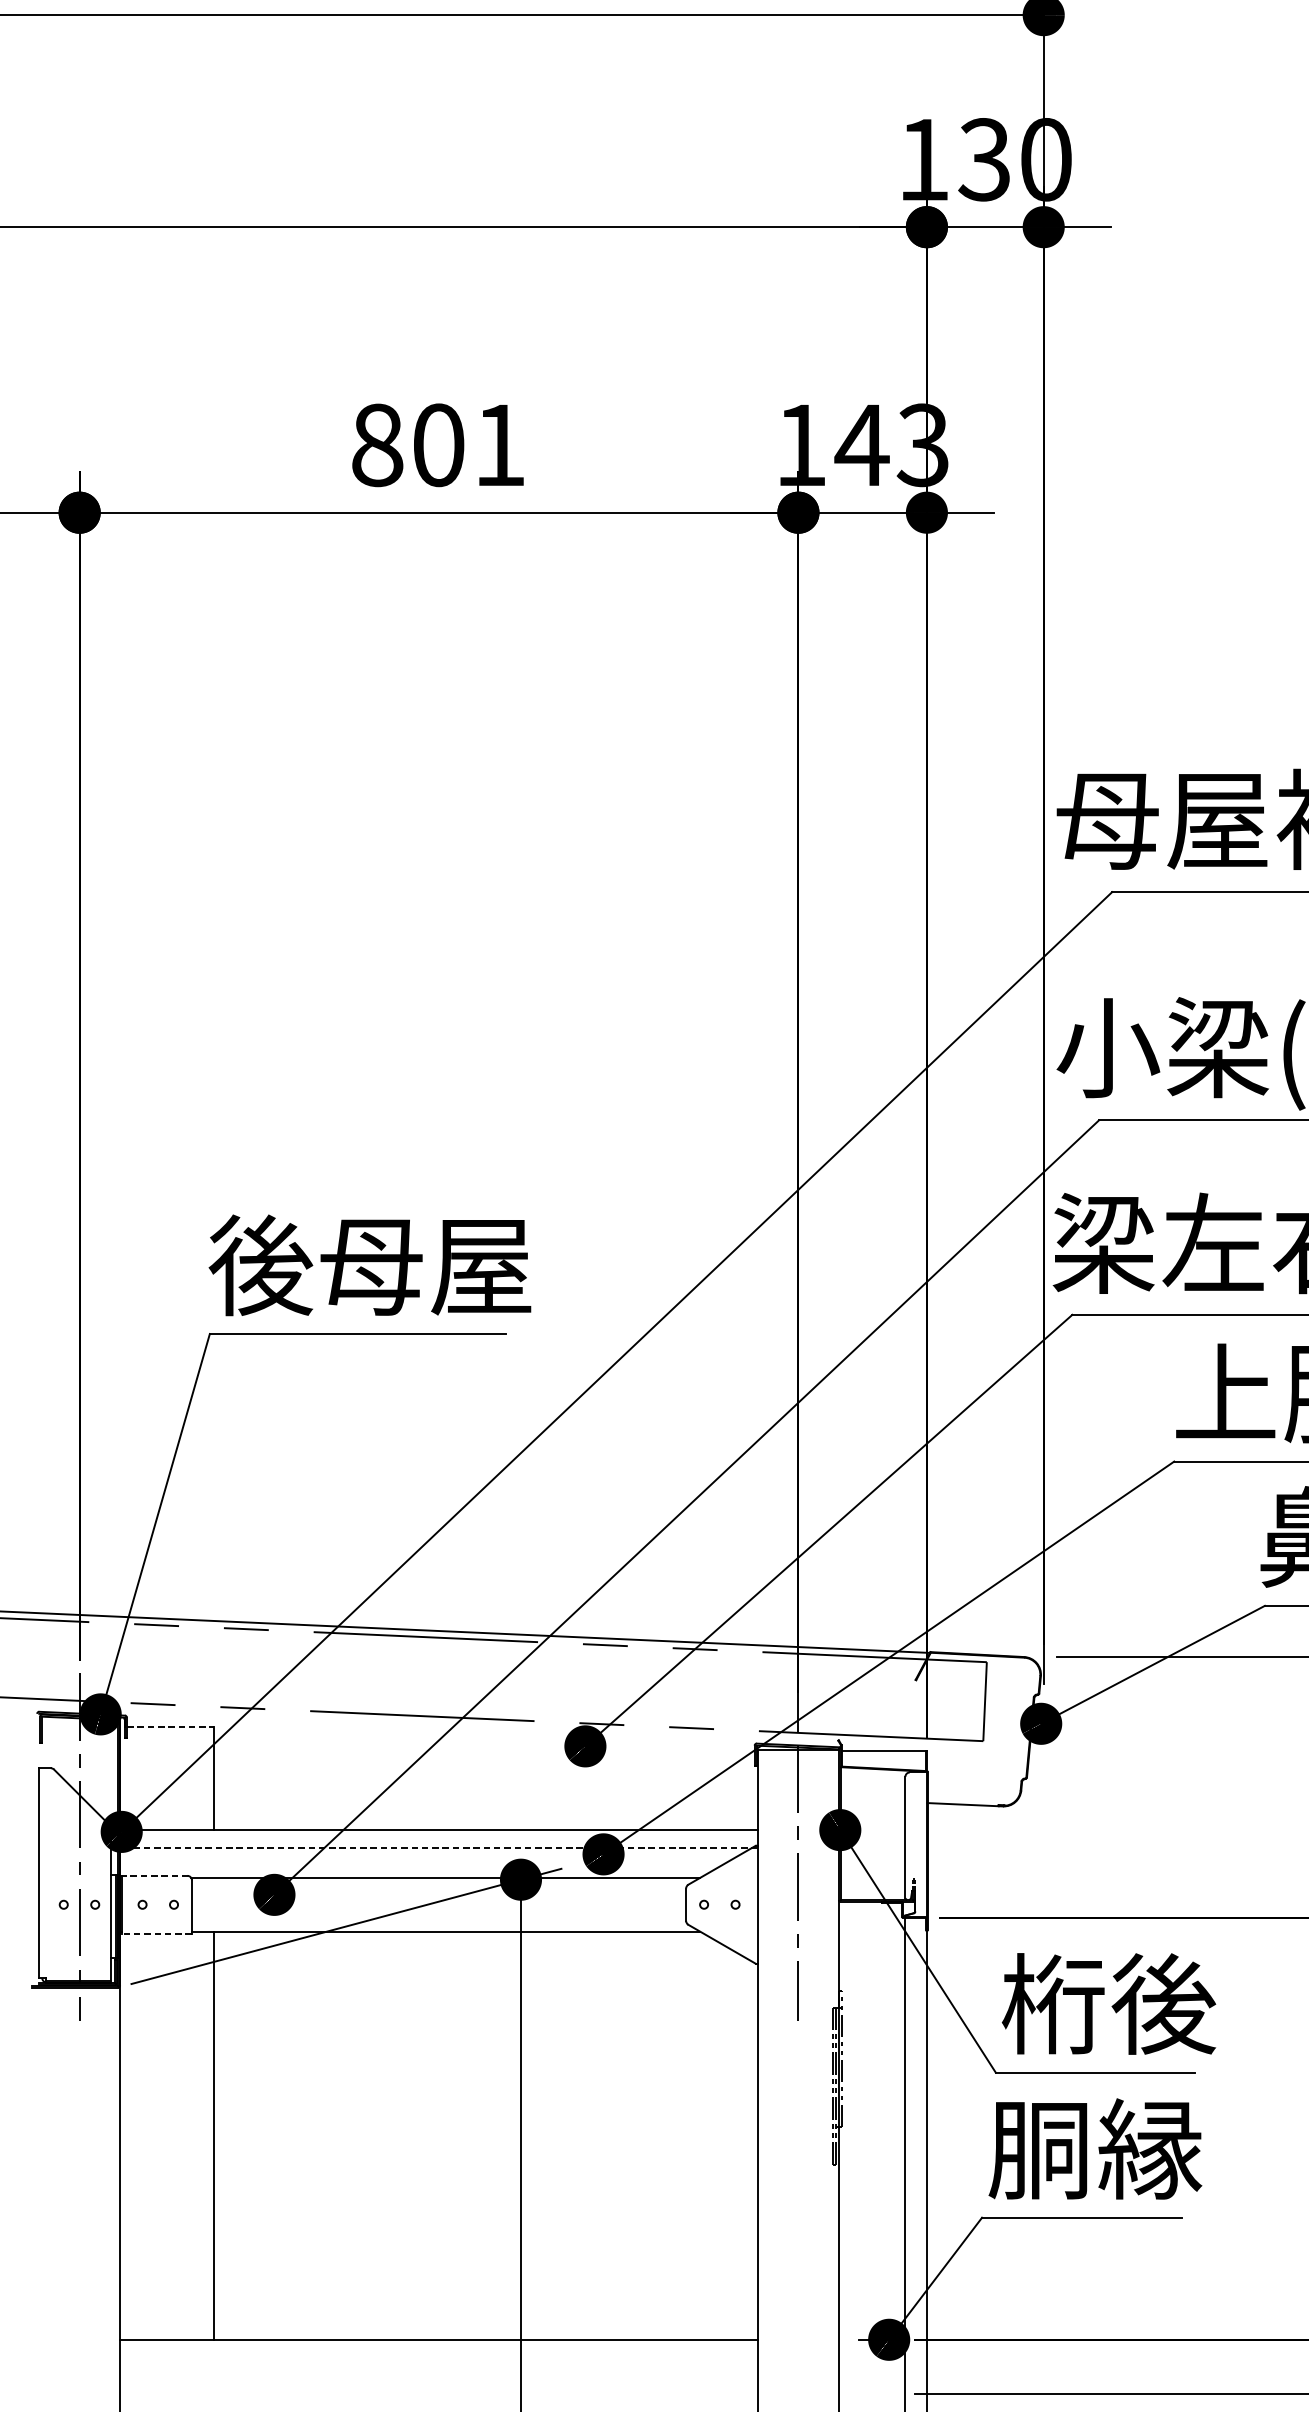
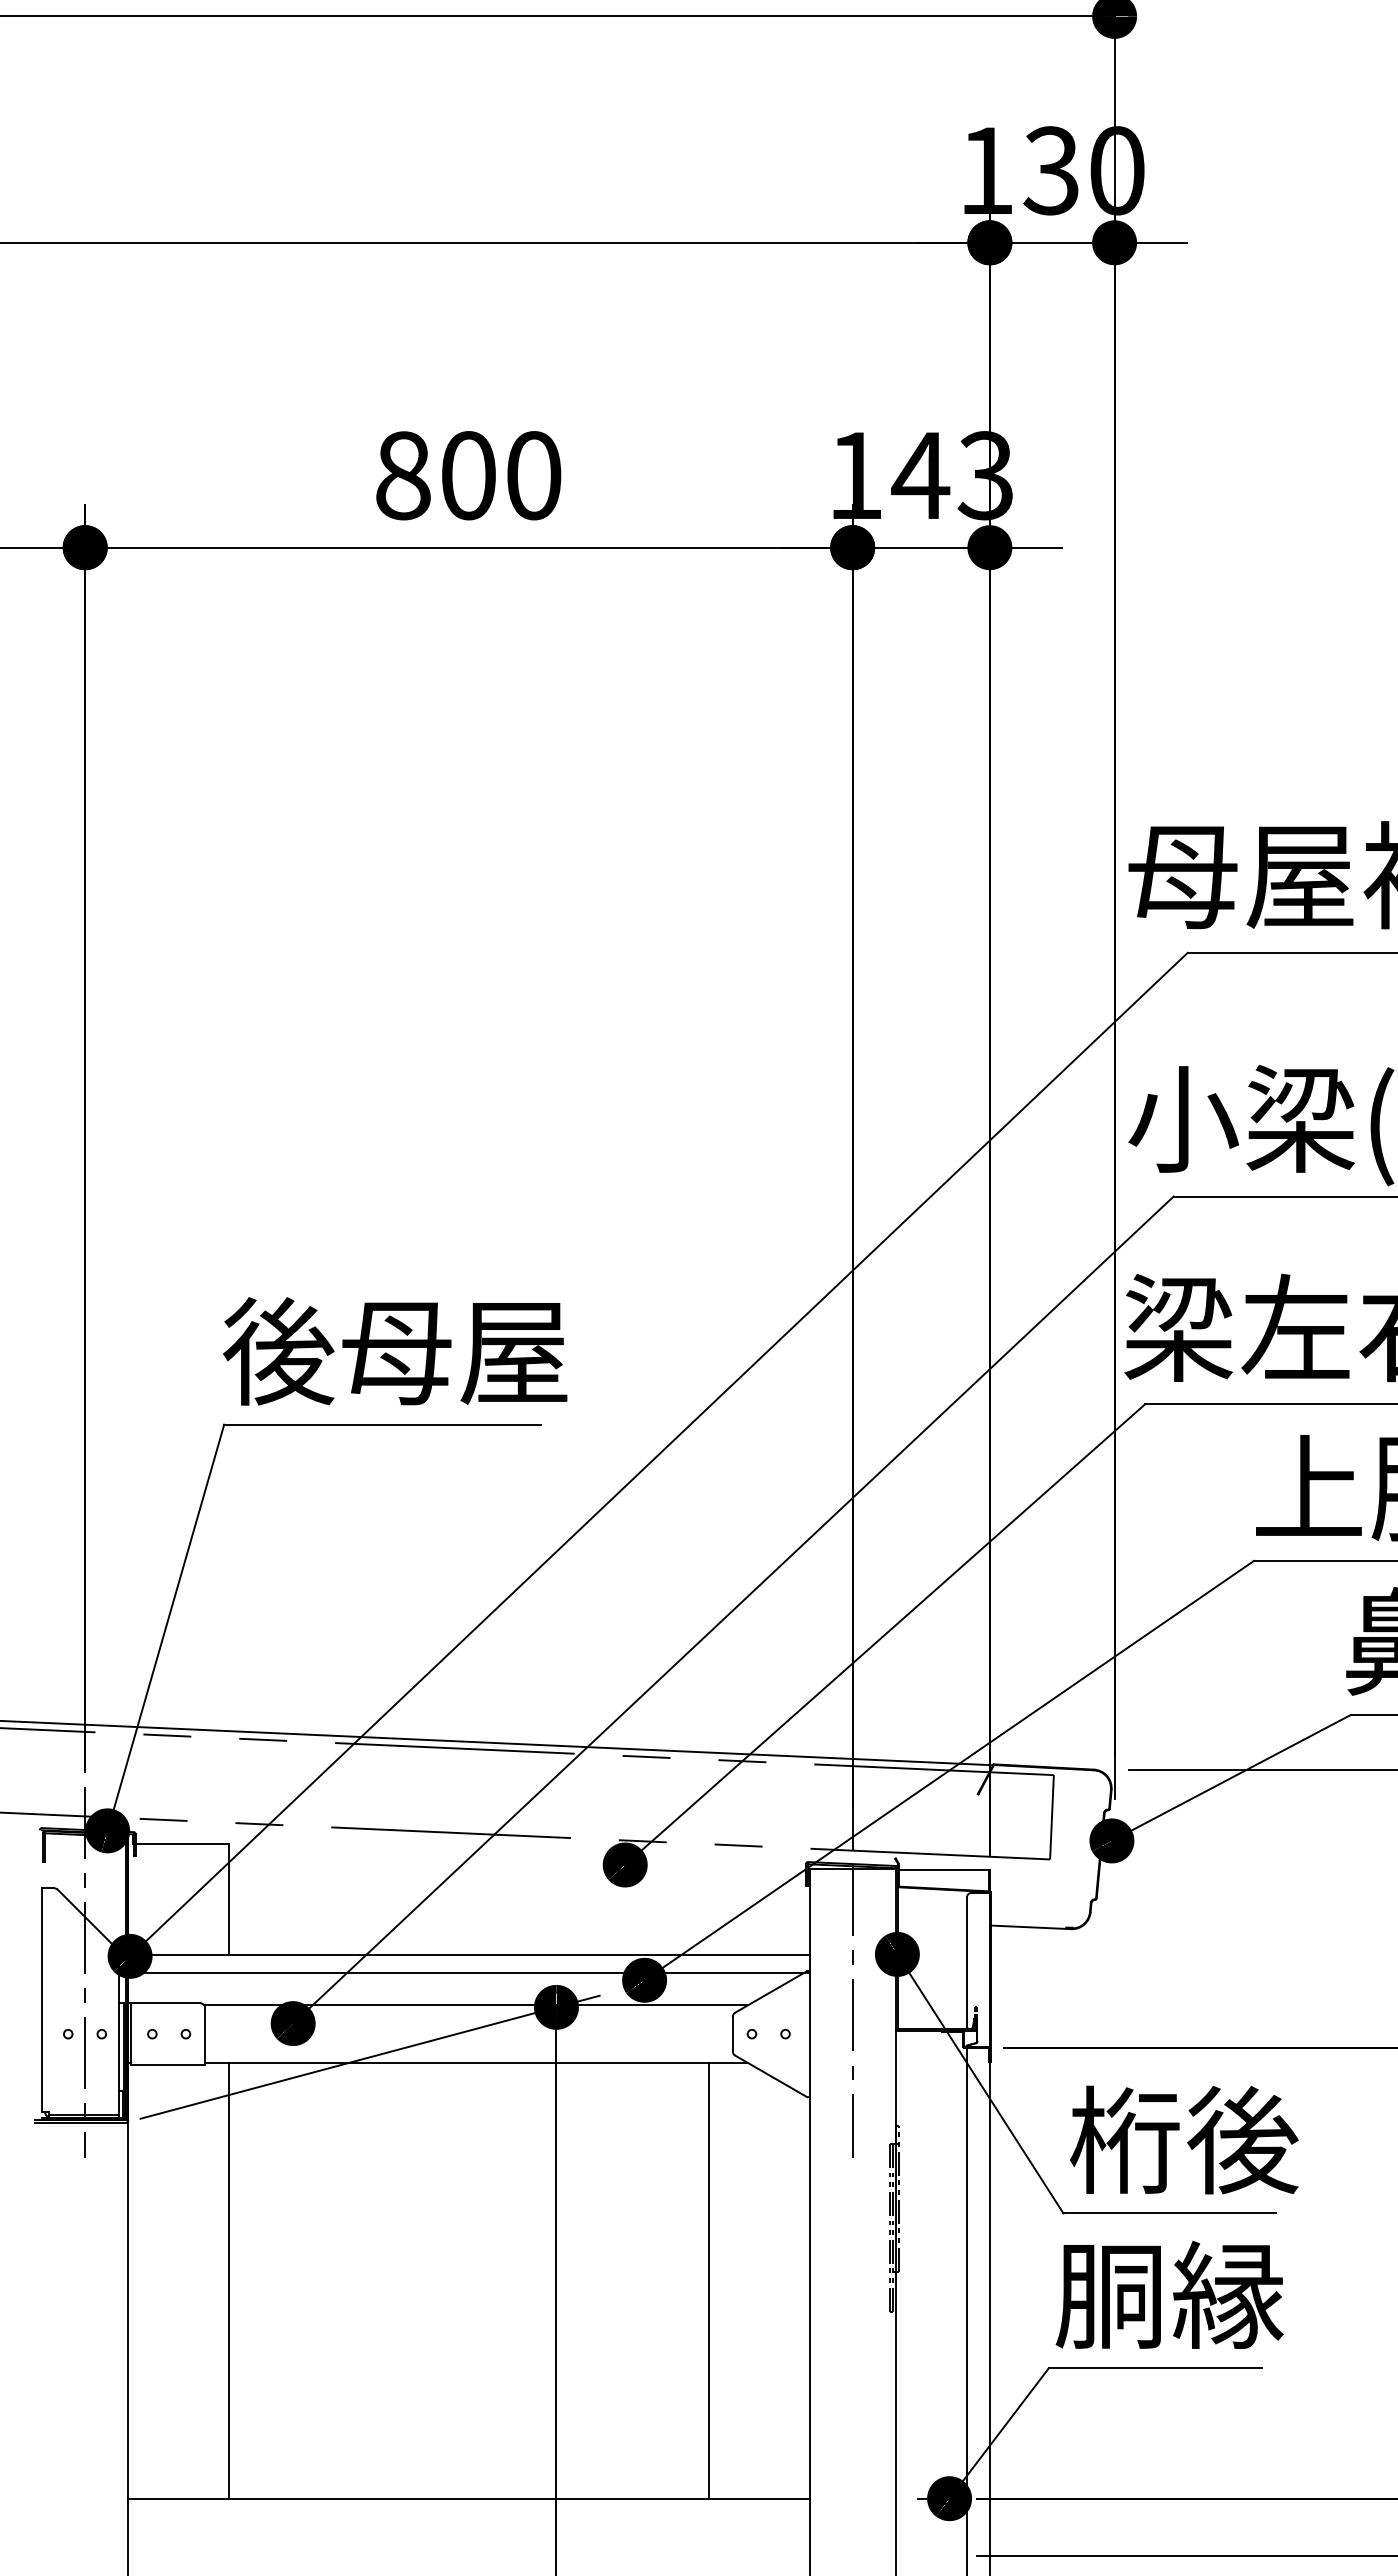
text: (500, 445) -> (534, 475), 801 -> 800
line: (170, 1727) -> (182, 1844), dashed -> solid
line: (438, 1847) -> (468, 1973), dashed -> solid
line: (153, 1876) -> (164, 2003), dashed -> solid
line: (156, 1934) -> (167, 2065), dashed -> solid
line: (663, 2135) -> (708, 2280), added

